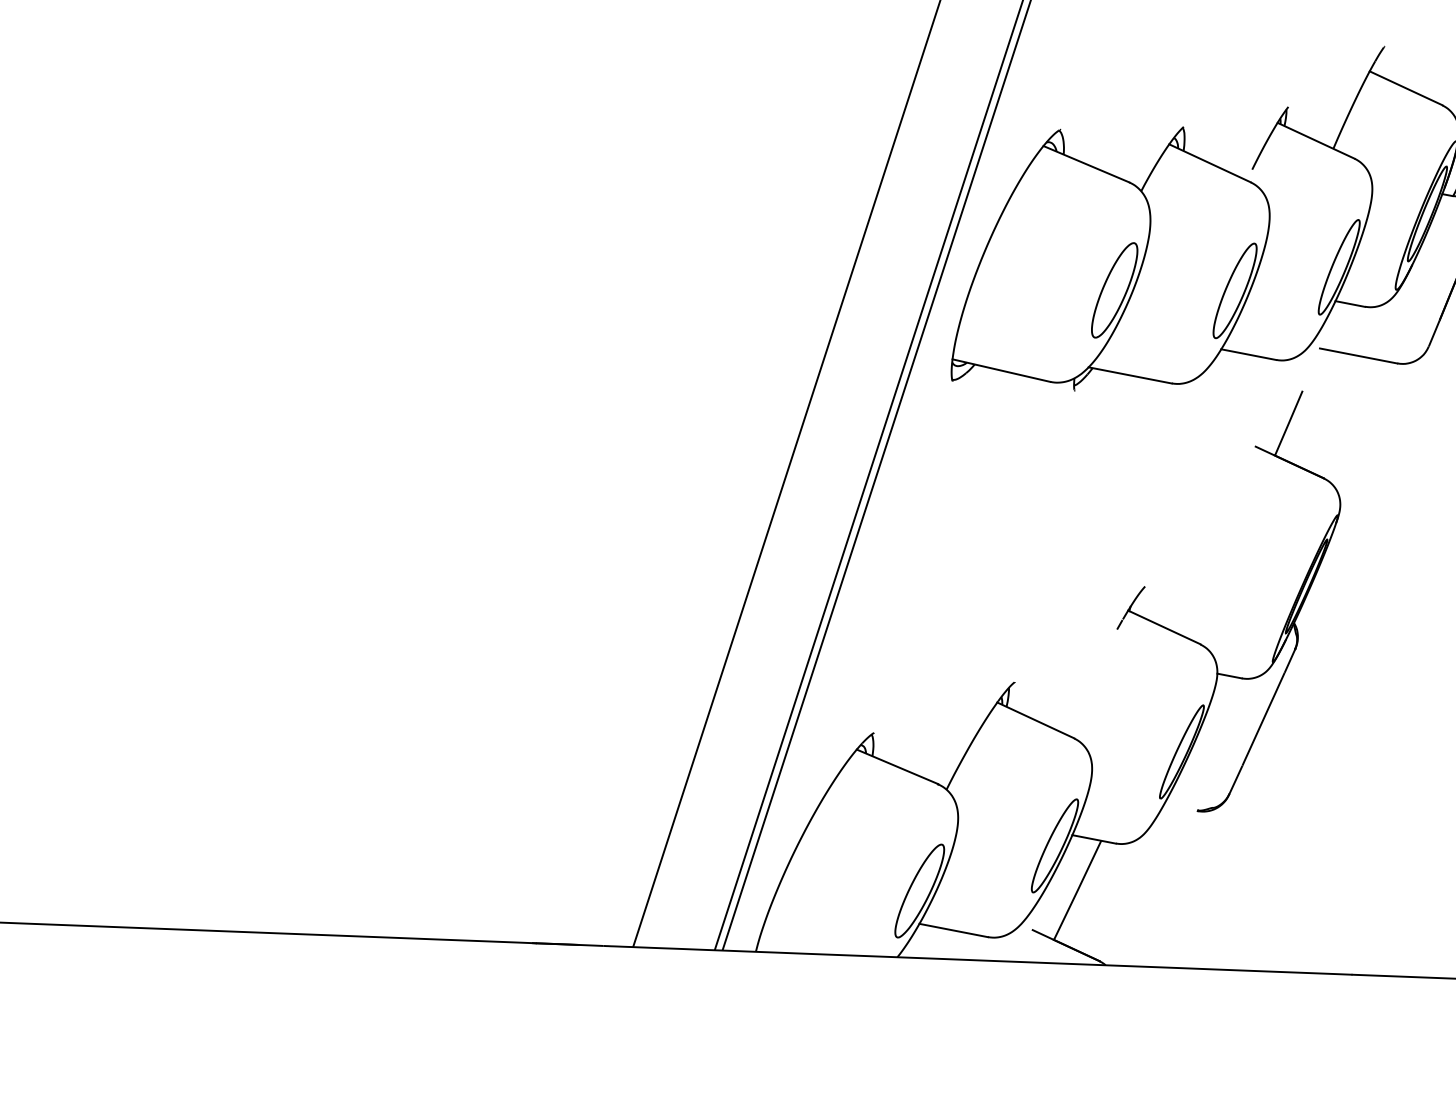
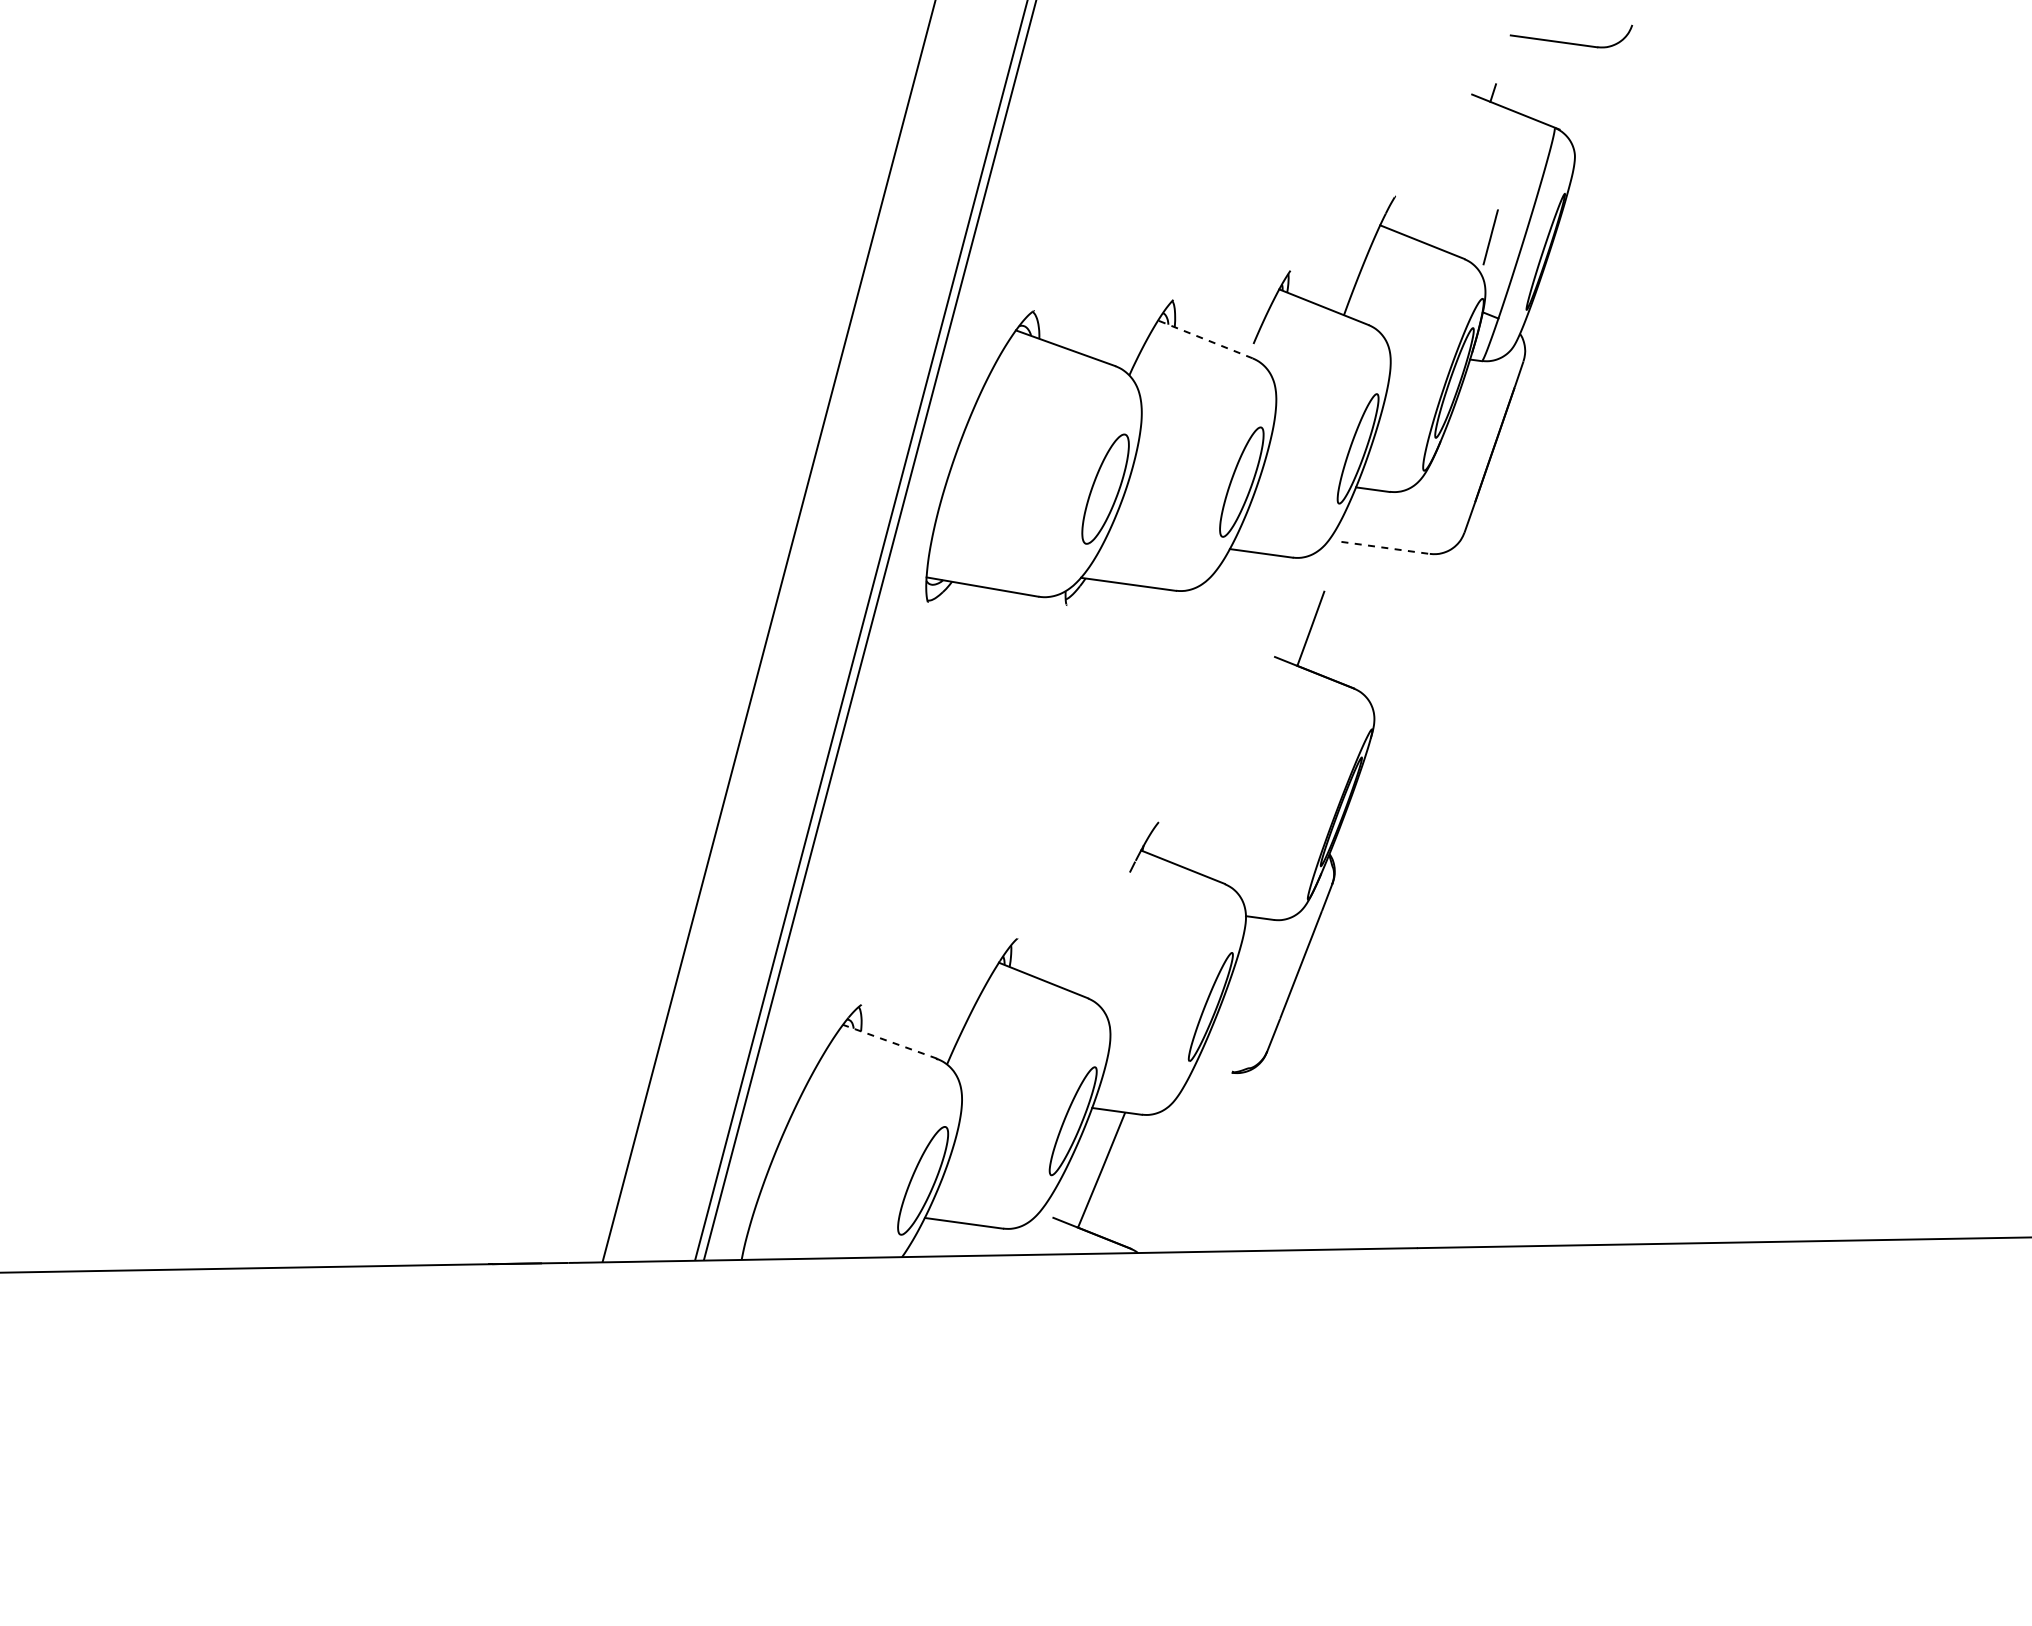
line: (1210, 163) -> (1205, 339), solid -> dashed
line: (1358, 355) -> (1385, 547), solid -> dashed
line: (896, 766) -> (889, 1041), solid -> dashed

